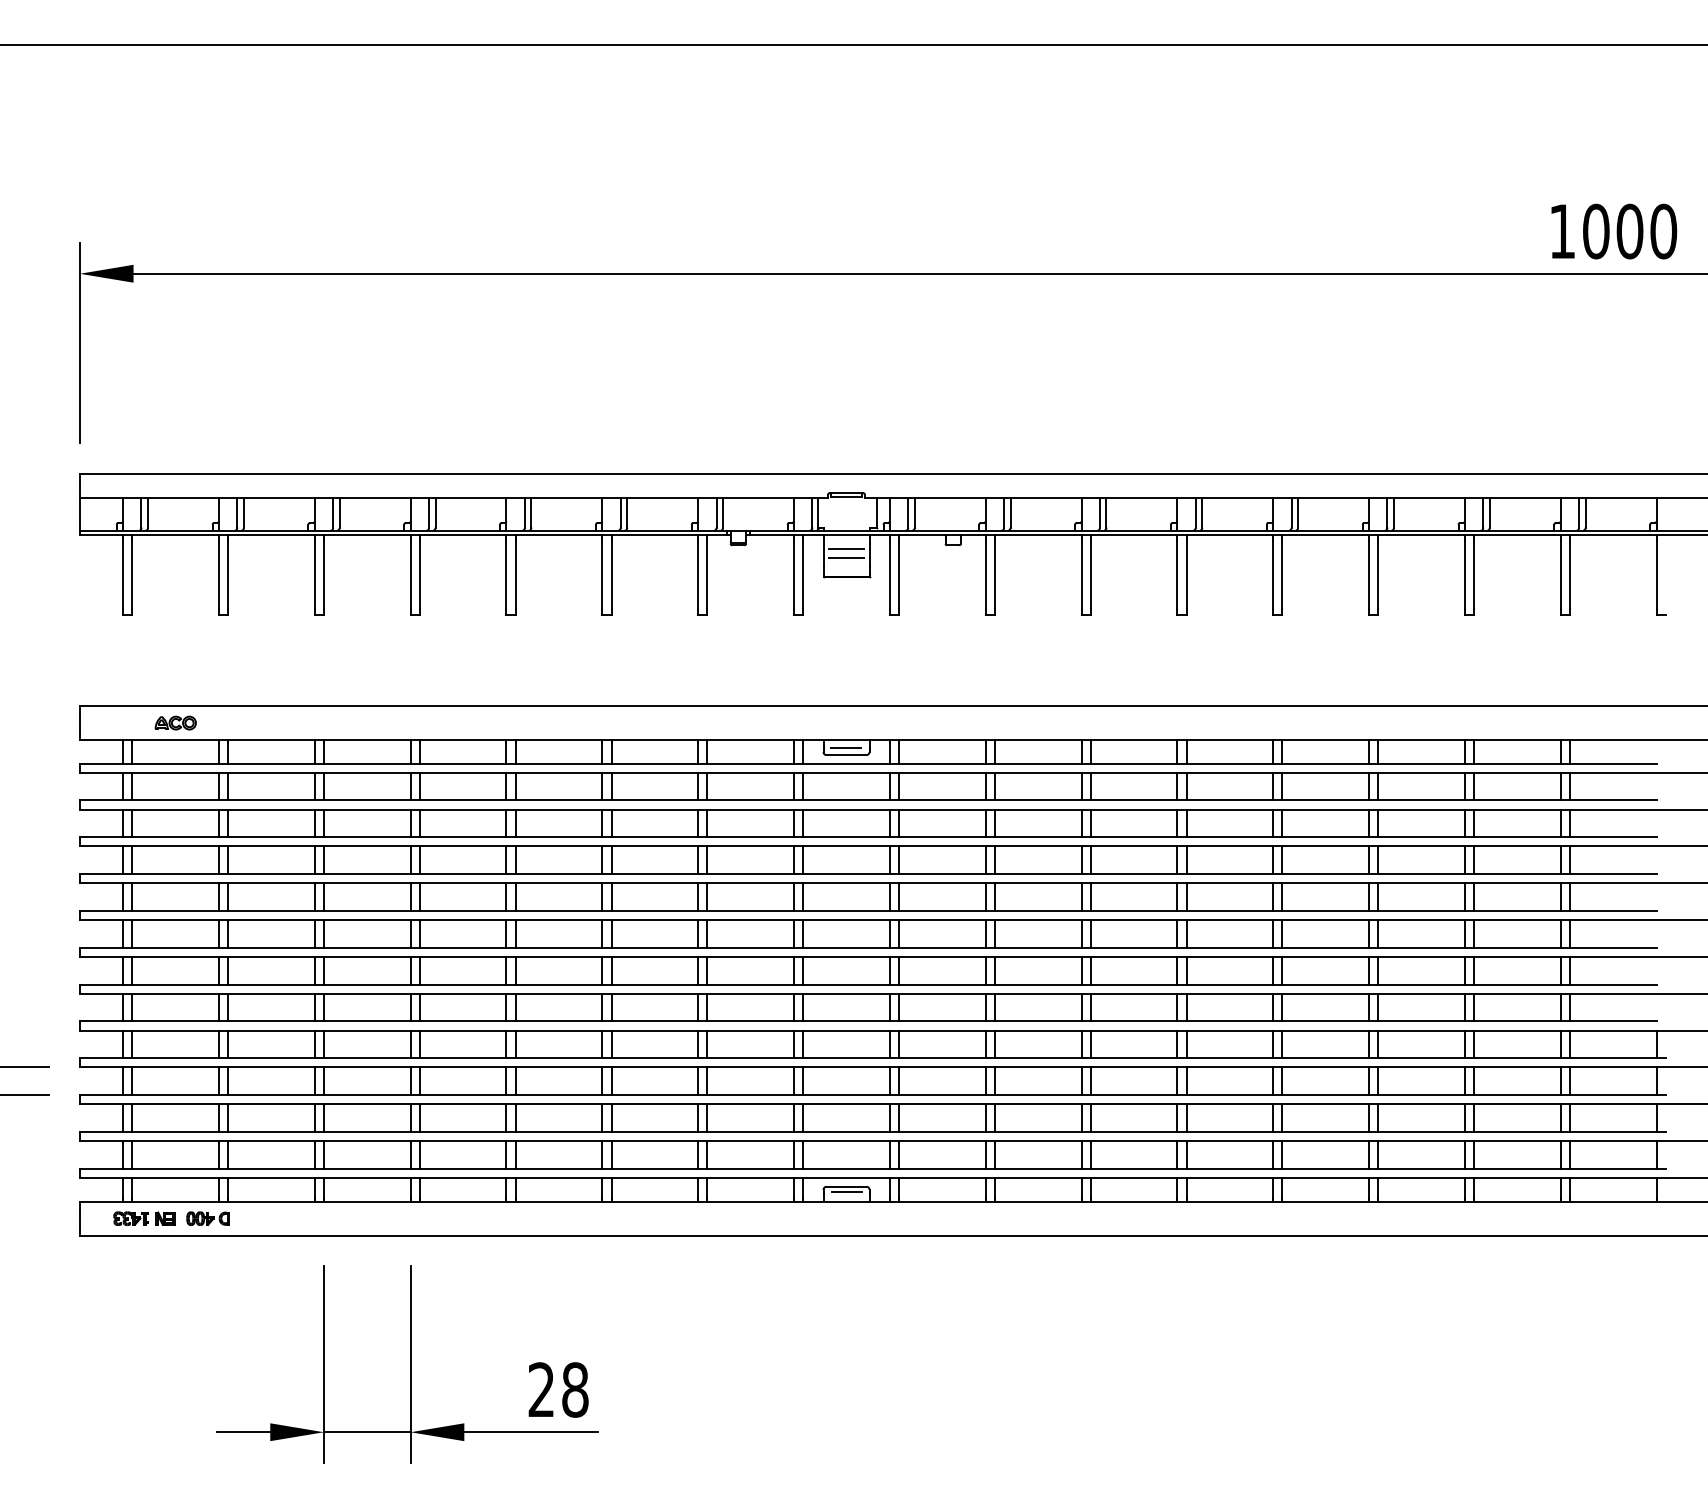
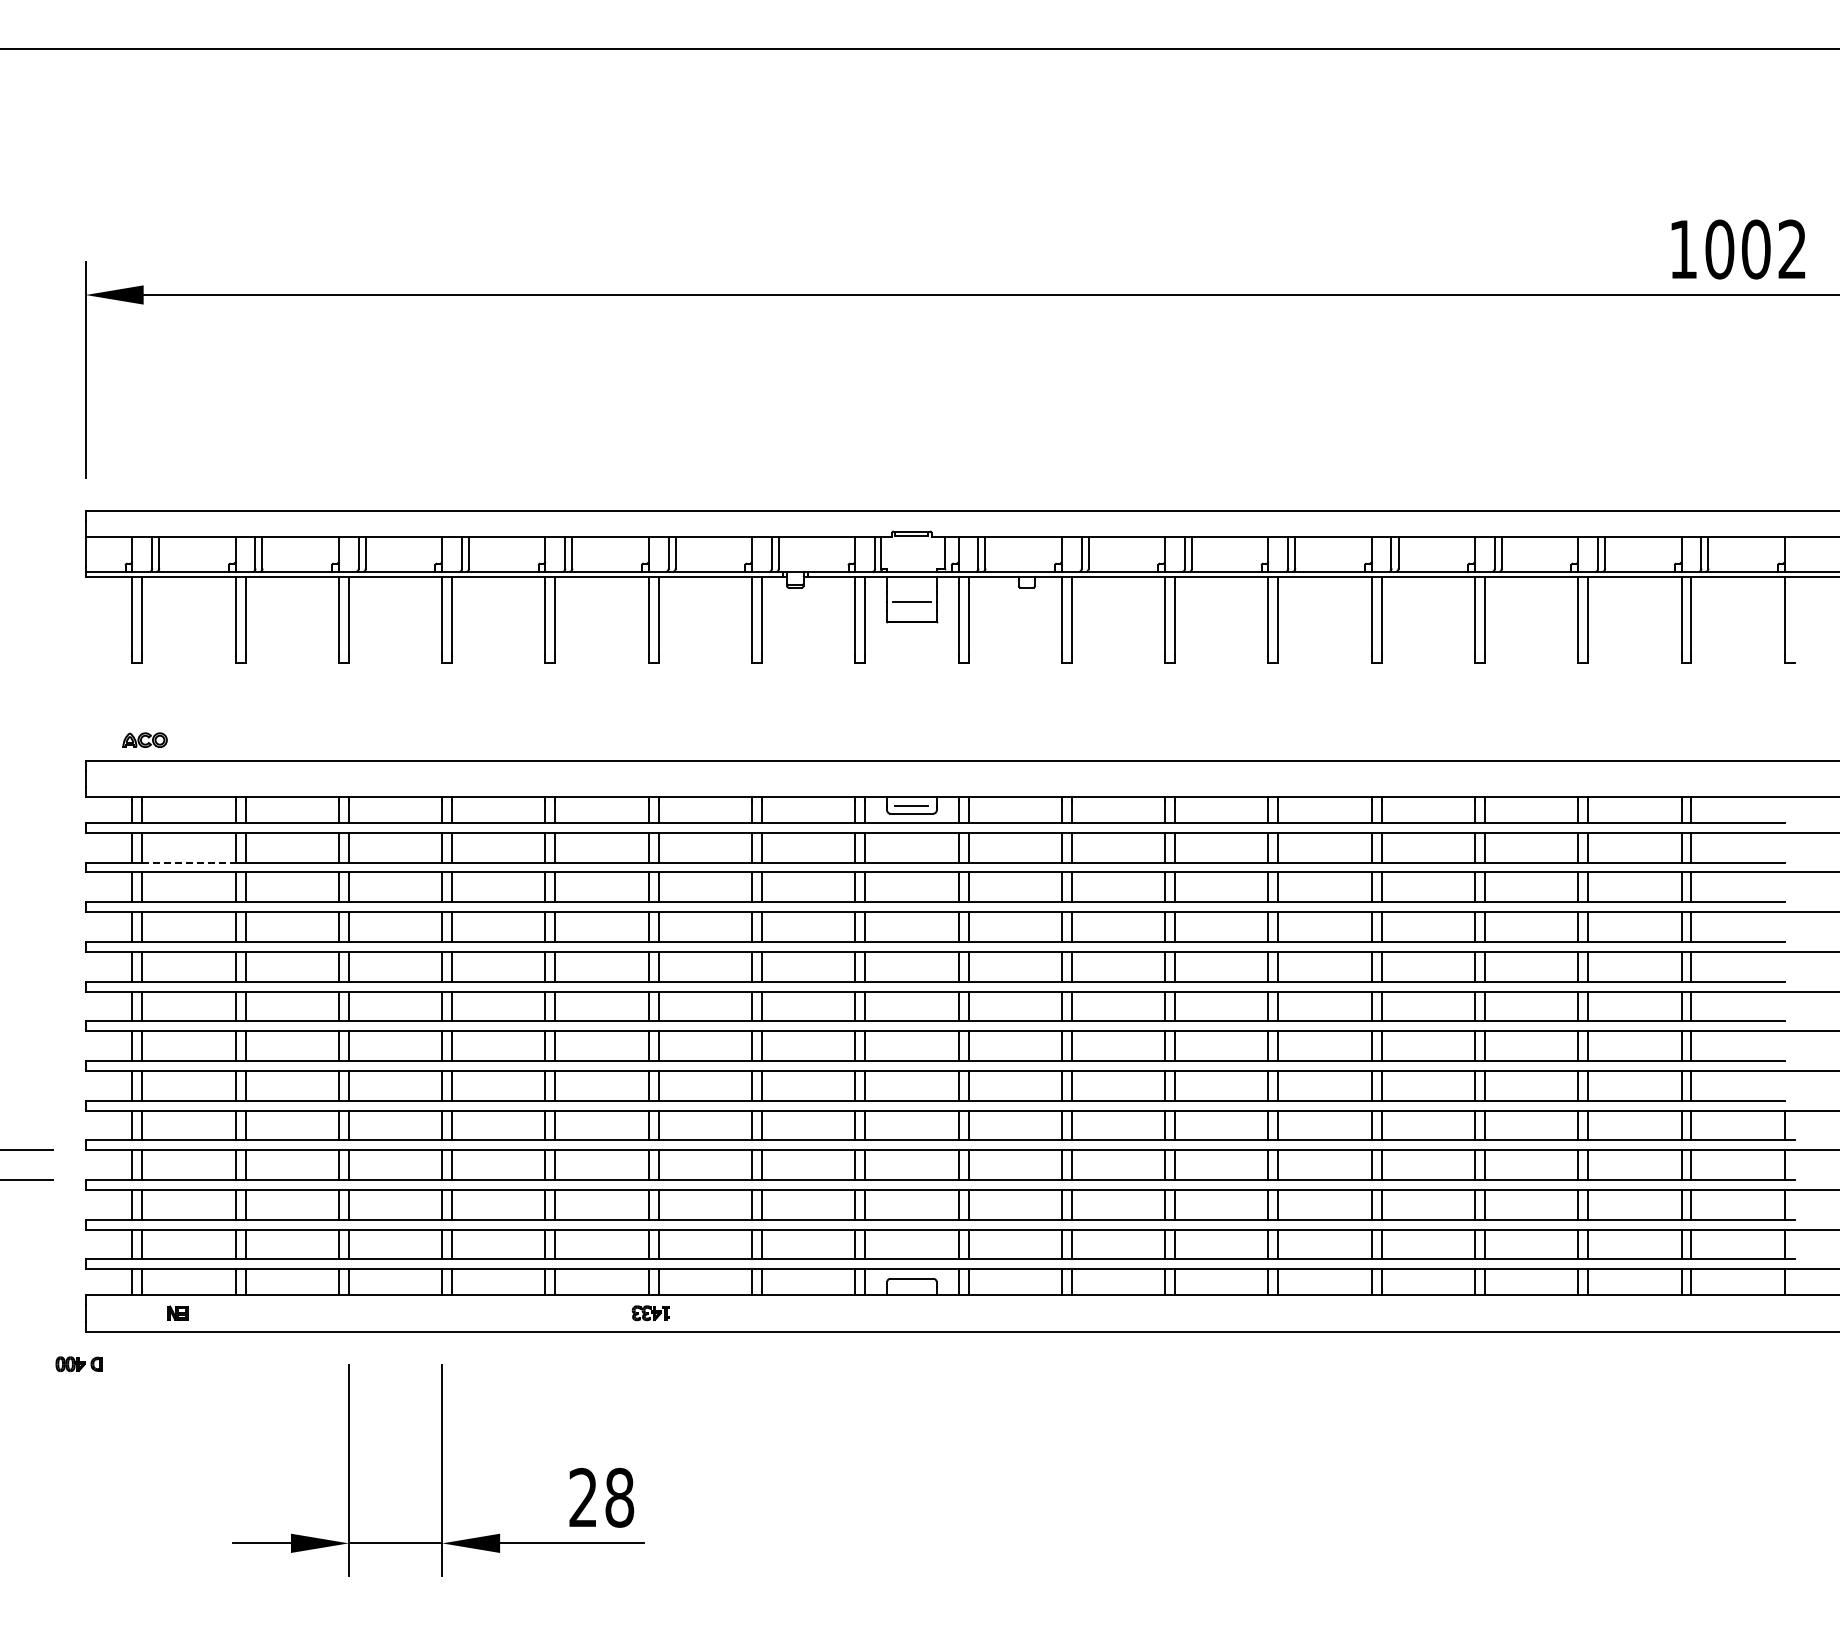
text: (1663, 231) -> (1792, 249), 1000 -> 1002
line: (846, 548) -> (911, 591), removed
part: (175, 722) -> (144, 739), moved
line: (175, 800) -> (188, 862), solid -> dashed
line: (847, 1192) -> (912, 1284), removed
part: (130, 1218) -> (650, 1313), moved
part: (207, 1218) -> (78, 1364), moved

